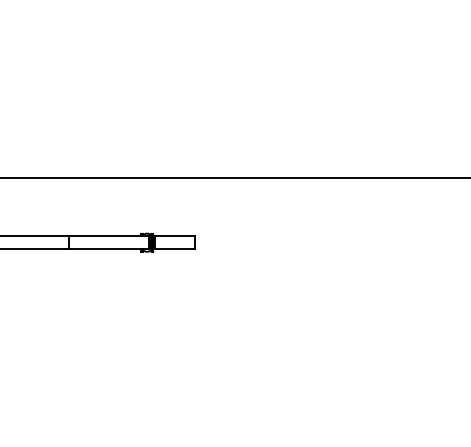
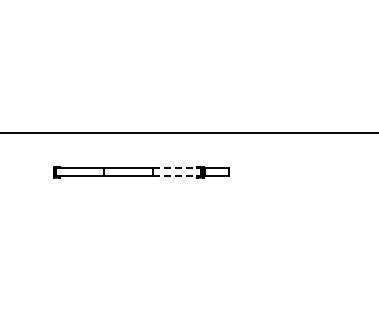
line: (109, 236) -> (177, 168), solid -> dashed
line: (109, 249) -> (177, 176), solid -> dashed

